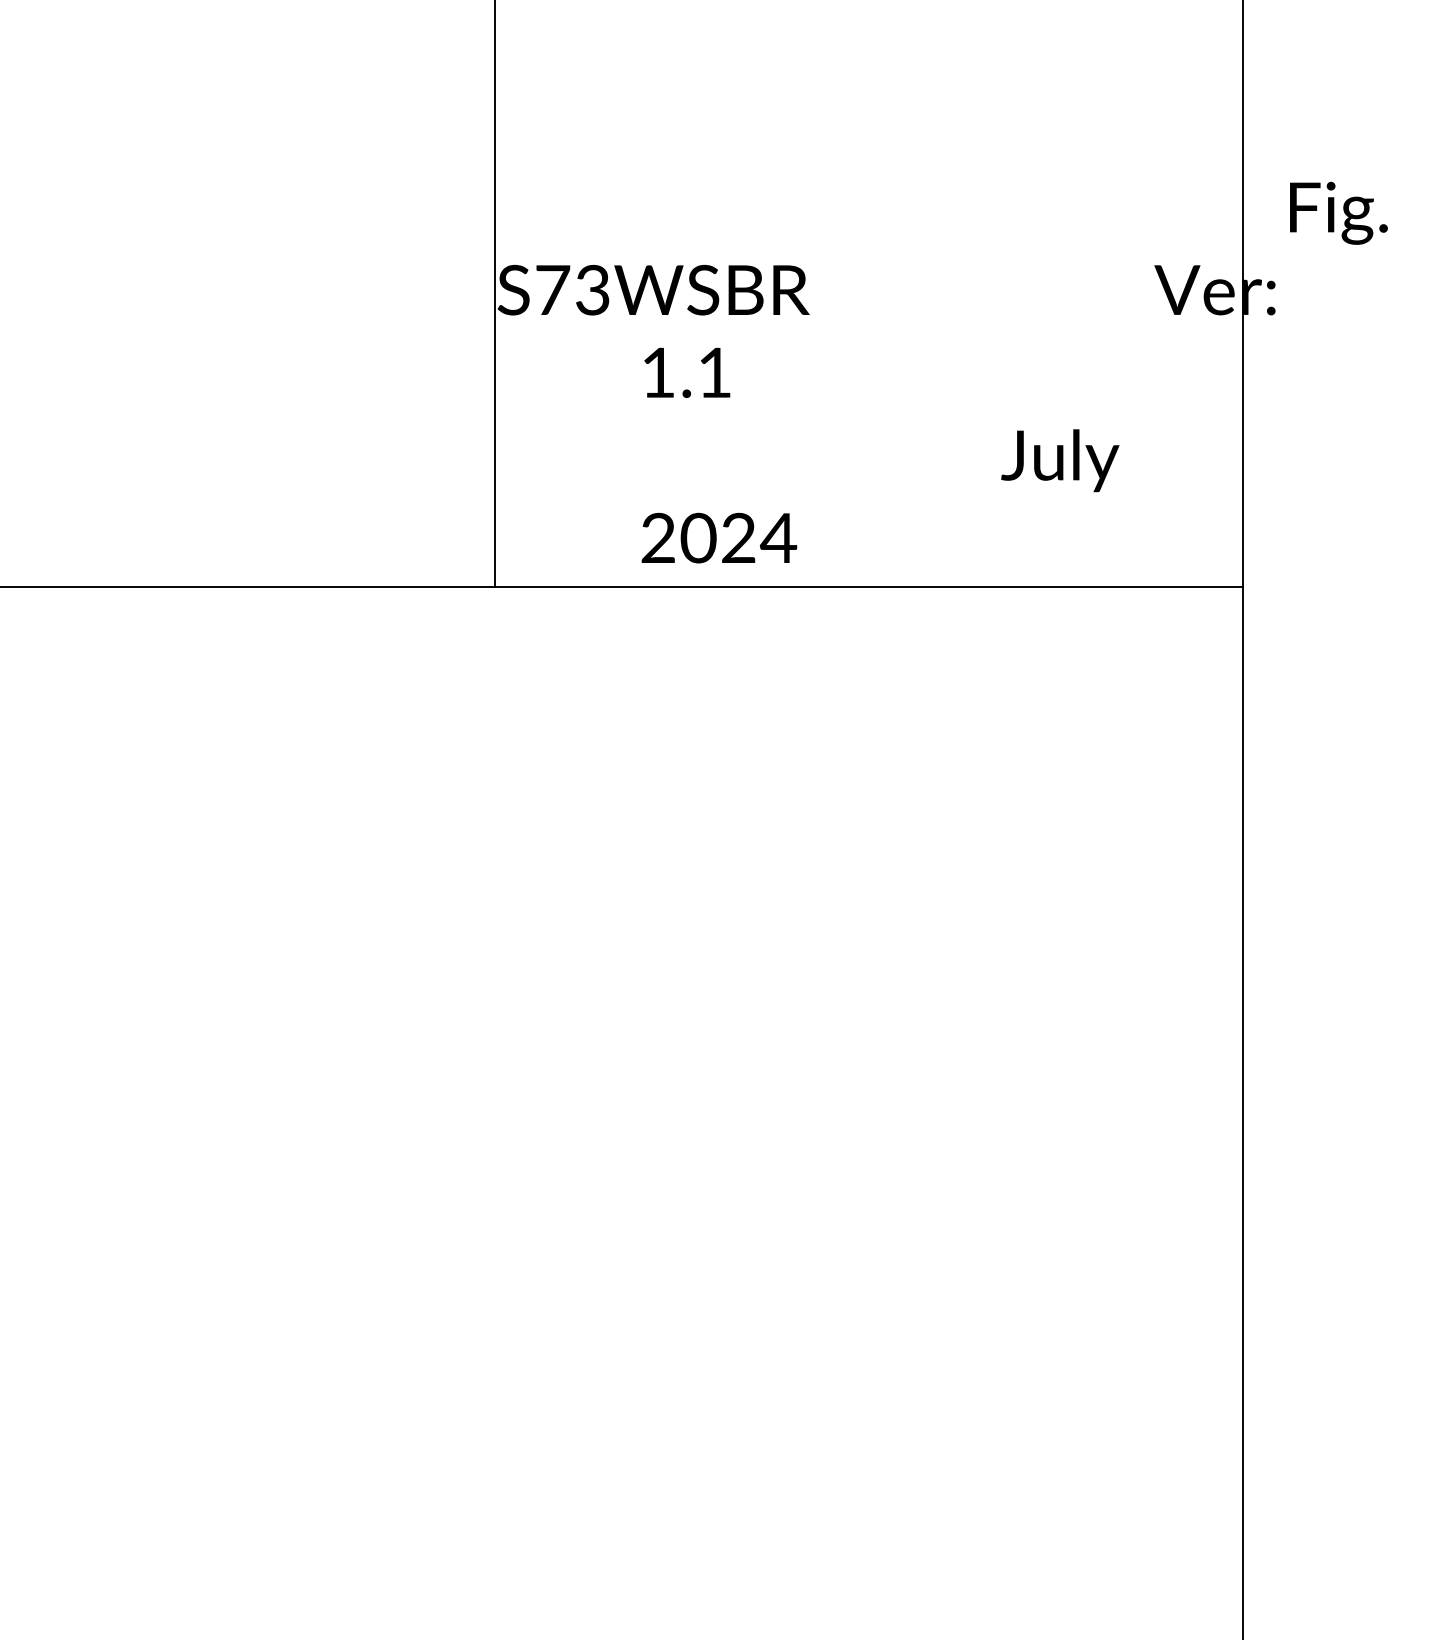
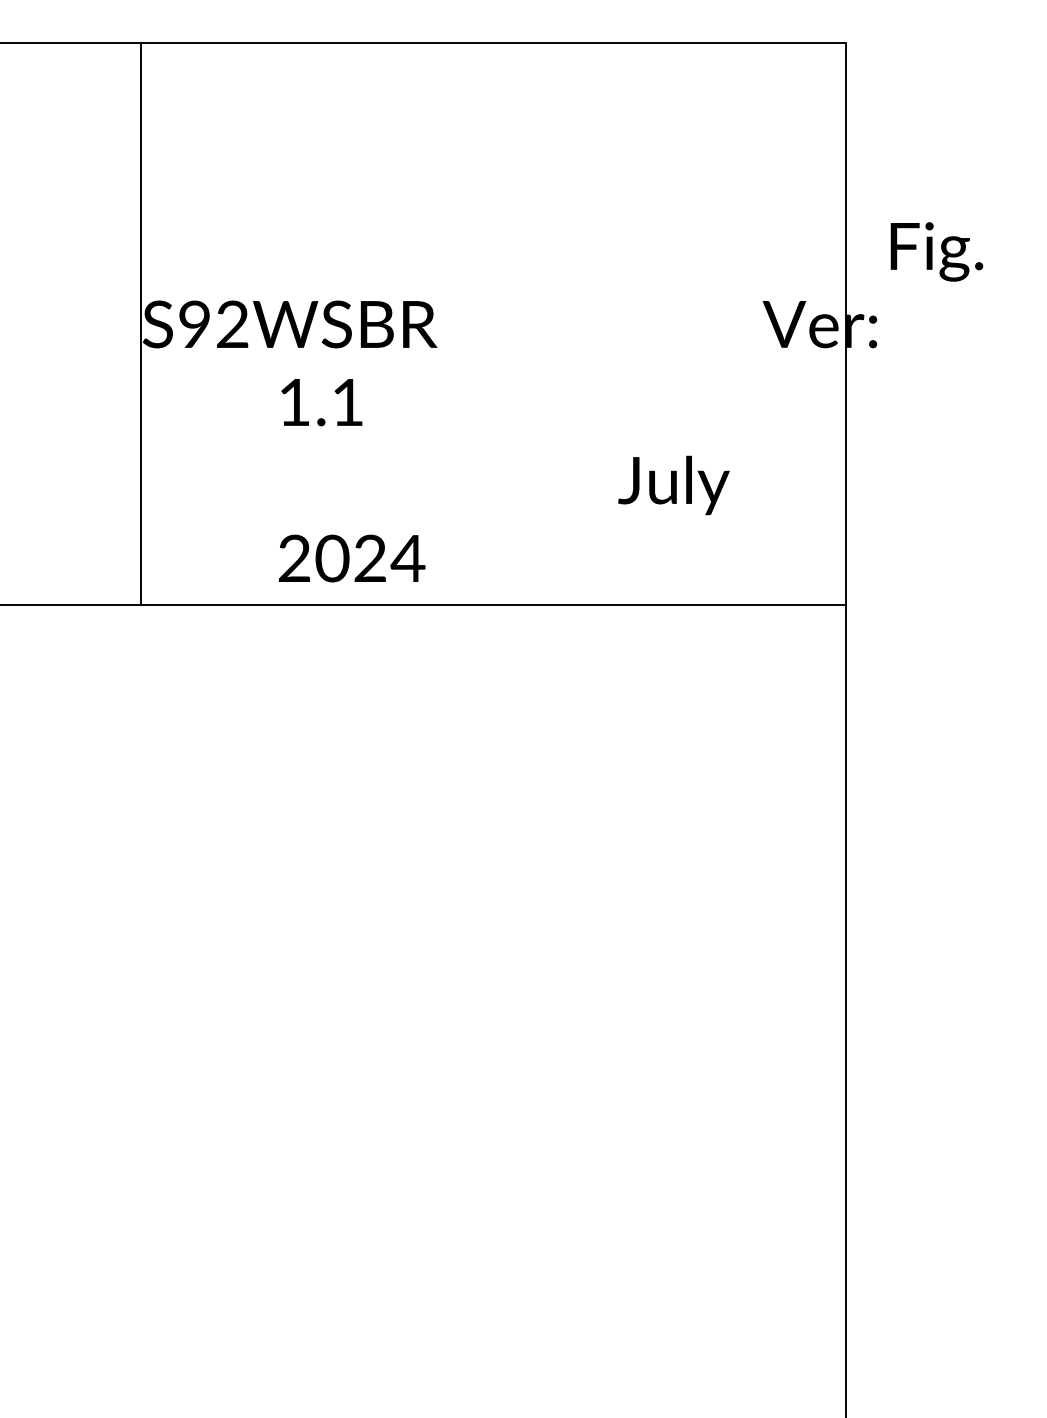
text: (572, 289) -> (213, 323), S73WSBR -> S92WSBR

